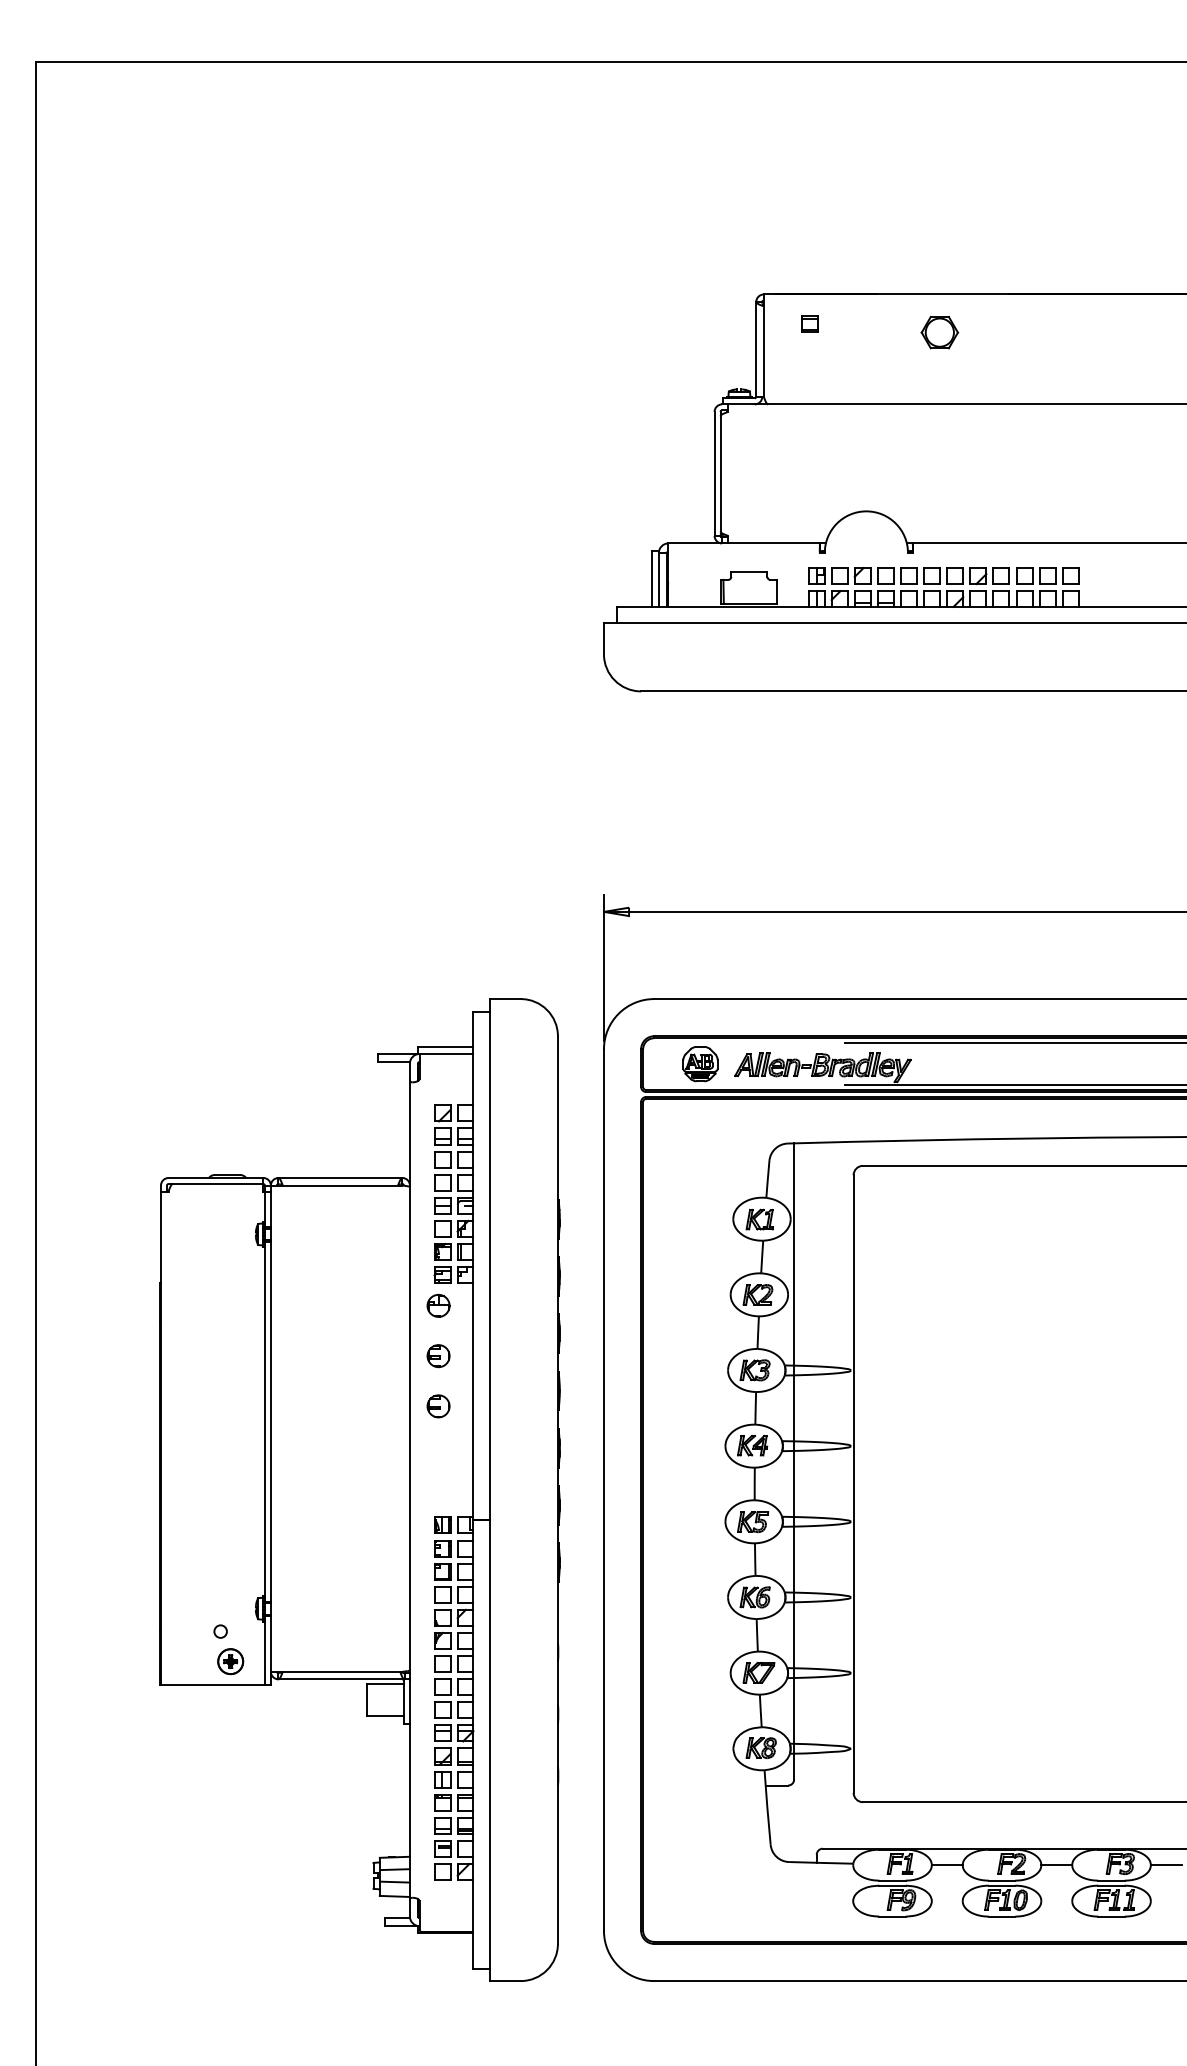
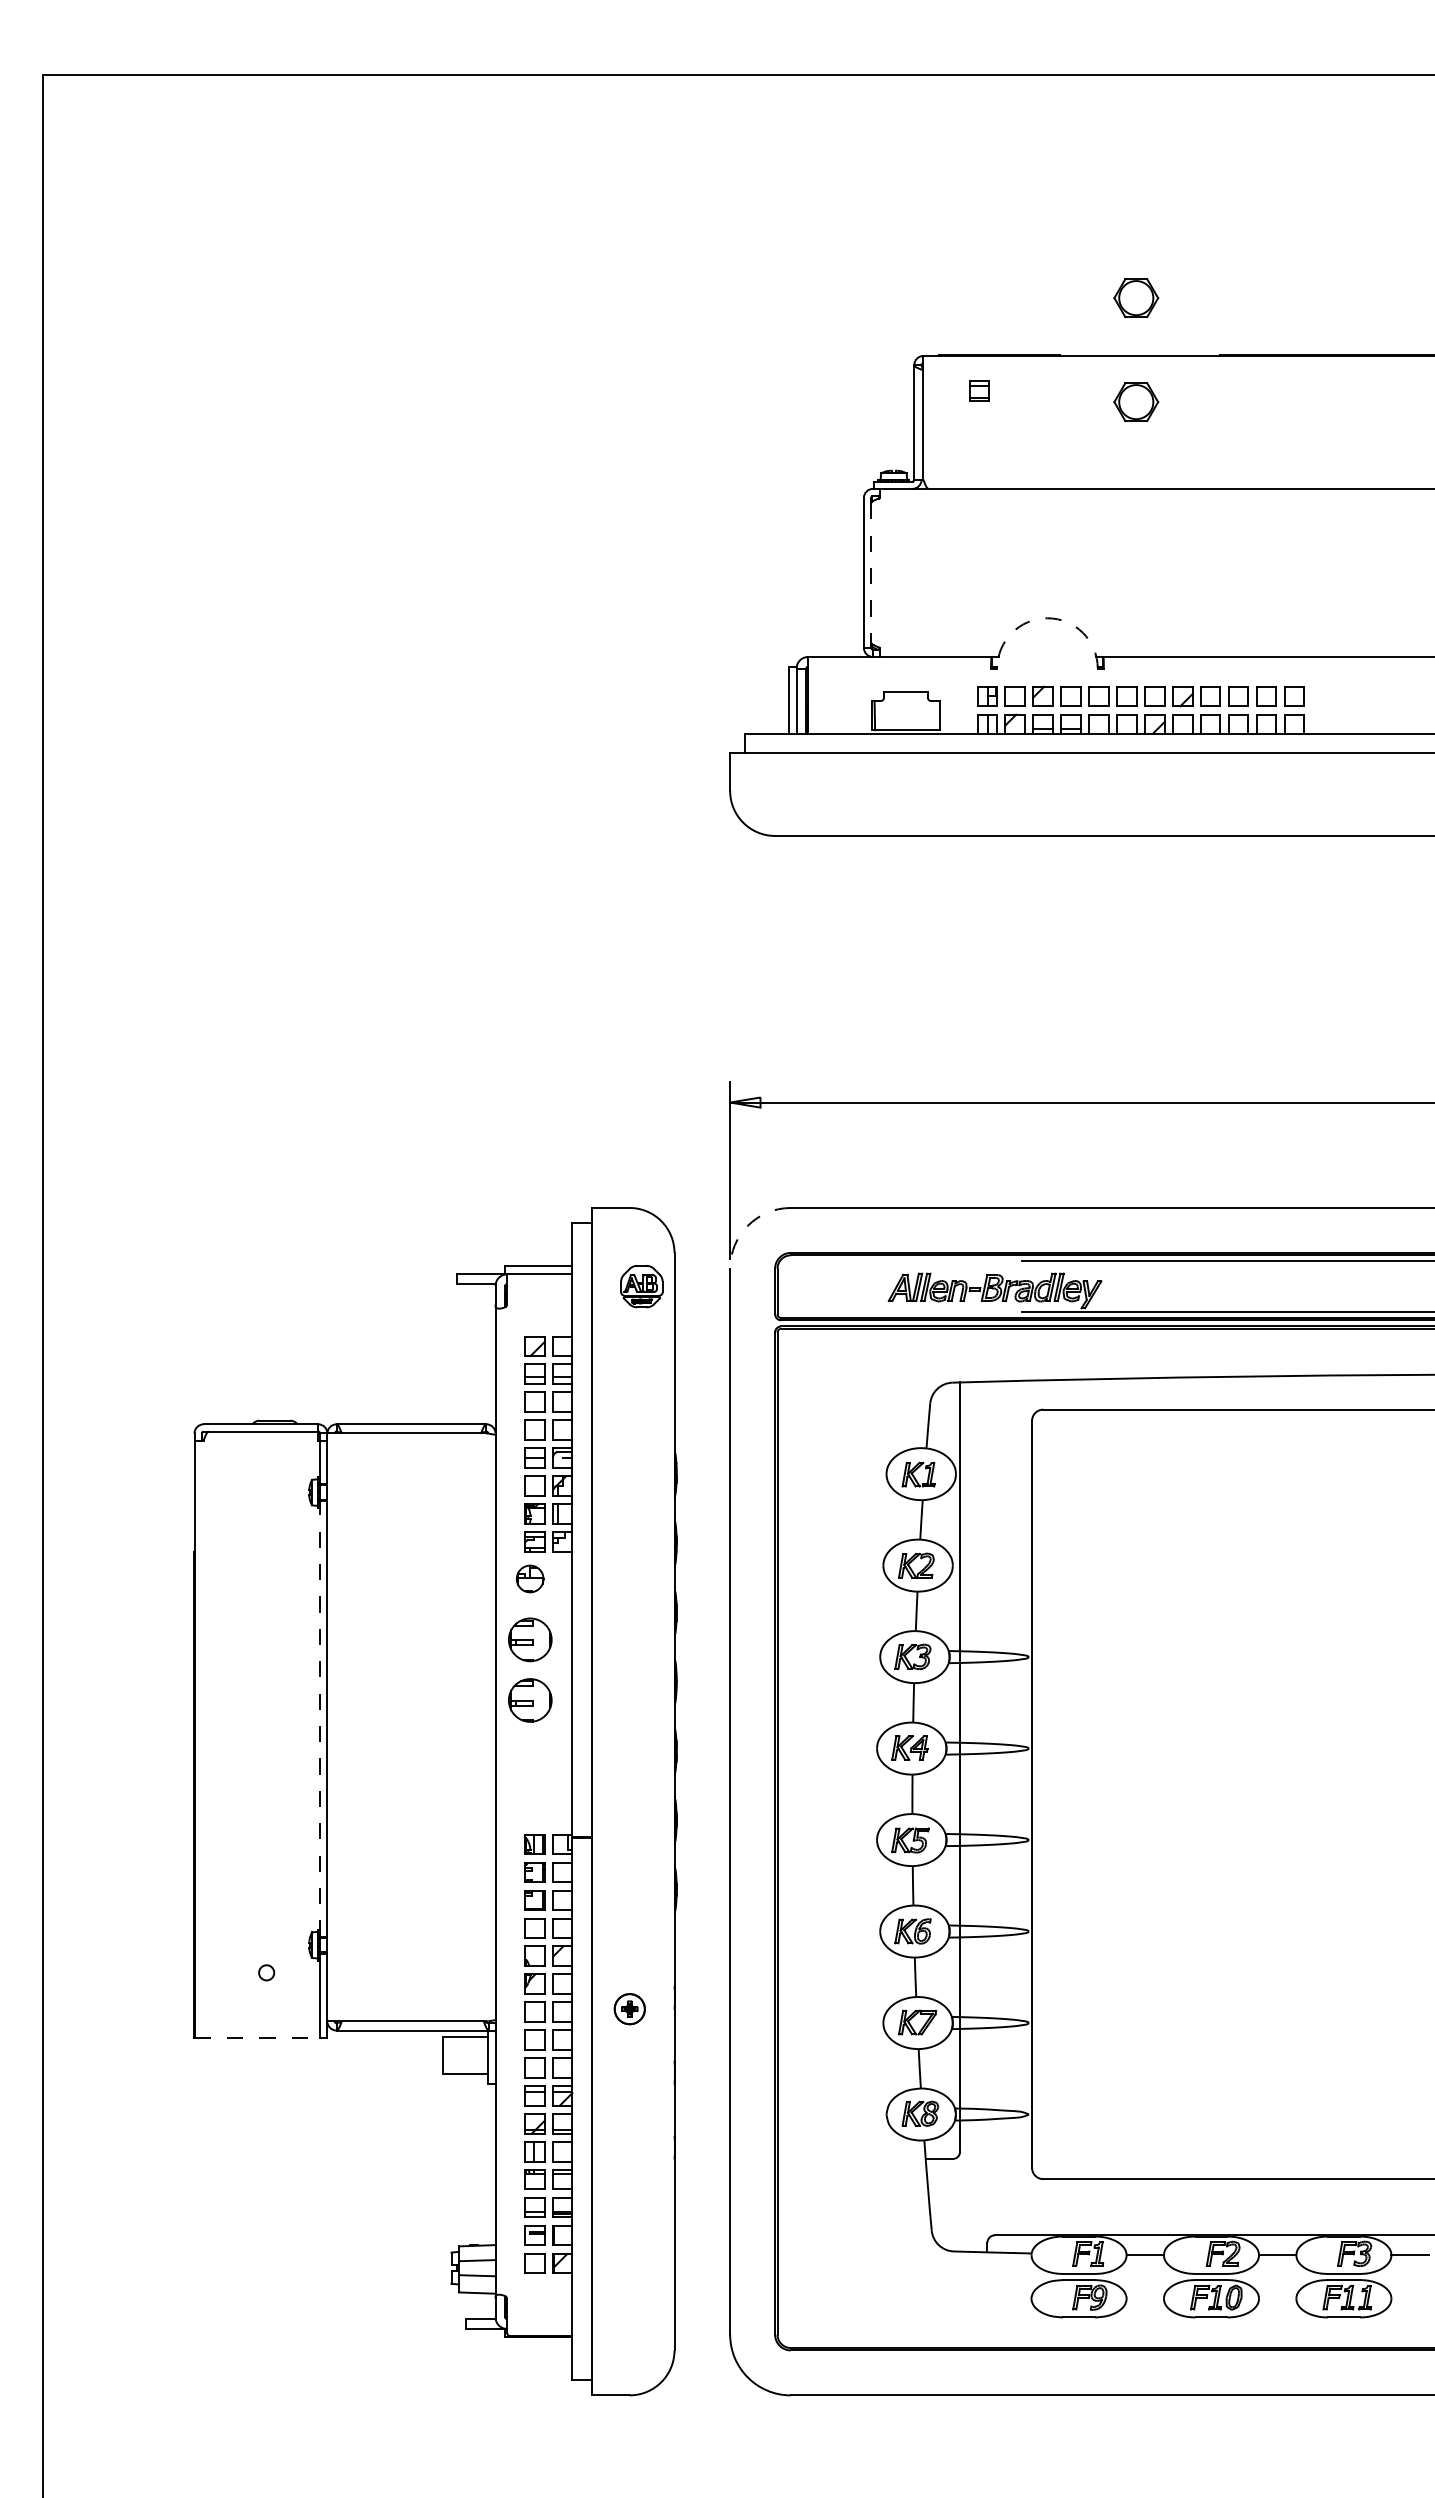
part: (940, 246) -> (1136, 298), added
line: (720, 473) -> (871, 572), solid -> dashed
arc: (866, 511) -> (1047, 618), solid -> dashed
arc: (618, 1013) -> (747, 1225), solid -> dashed
part: (700, 1064) -> (641, 1286), moved
part: (438, 1355) -> (529, 1639), size x1.6
part: (438, 1406) -> (529, 1700), size x1.6
line: (265, 1421) -> (320, 1718), solid -> dashed
part: (230, 1661) -> (629, 2009), moved
line: (213, 1685) -> (257, 2037), solid -> dashed

